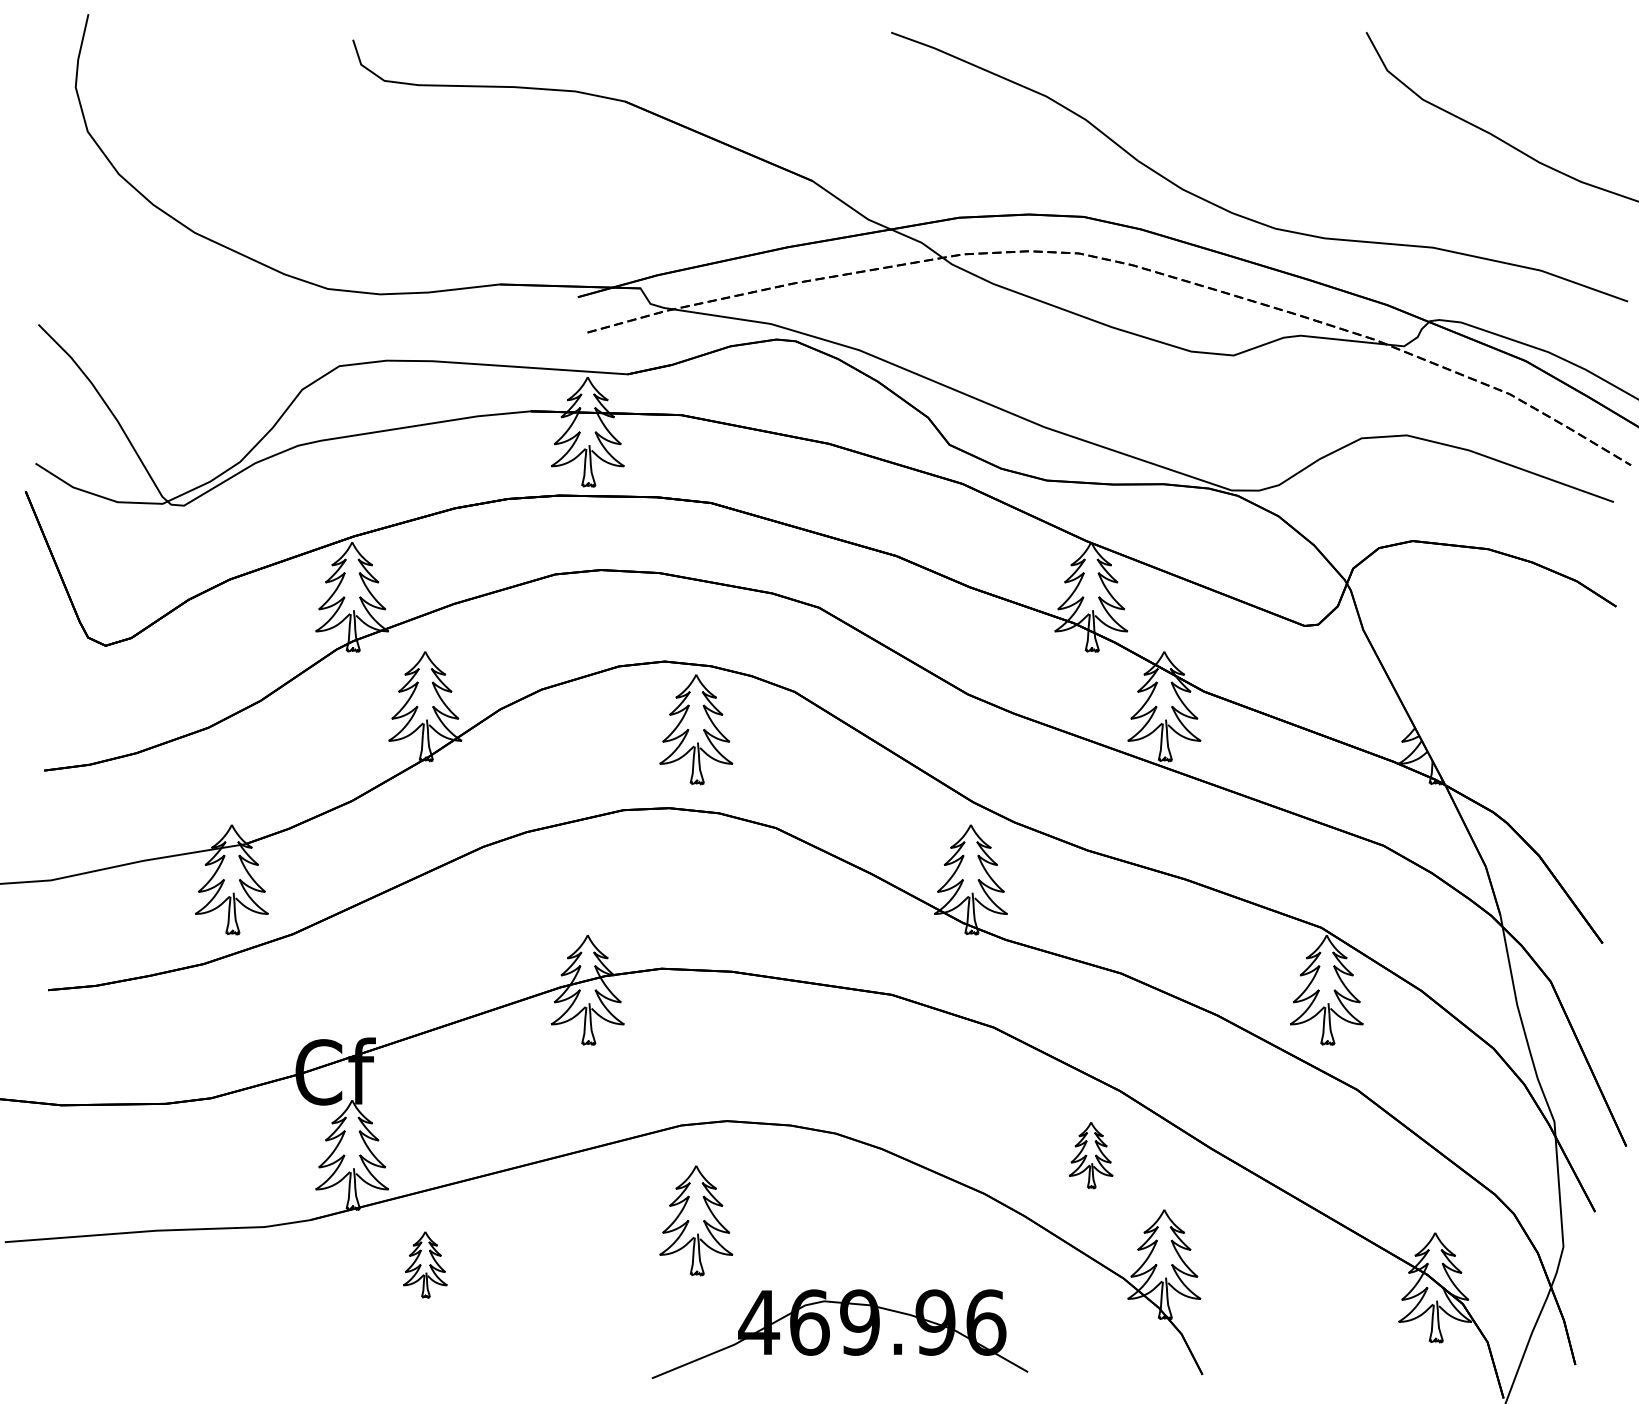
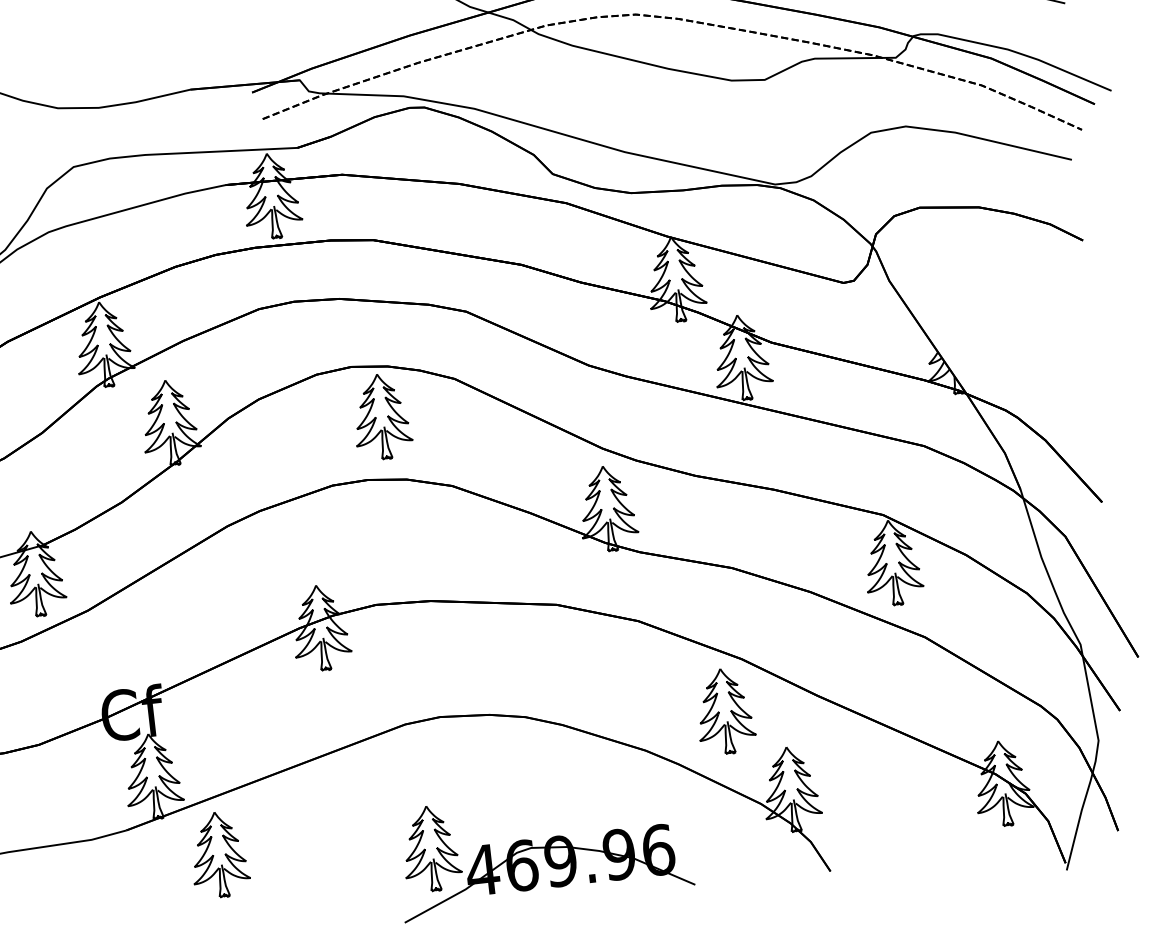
part: (1090, 1155) -> (724, 711), size x1.67
part: (696, 1220) -> (431, 848), moved
part: (425, 1264) -> (219, 854), size x1.67

